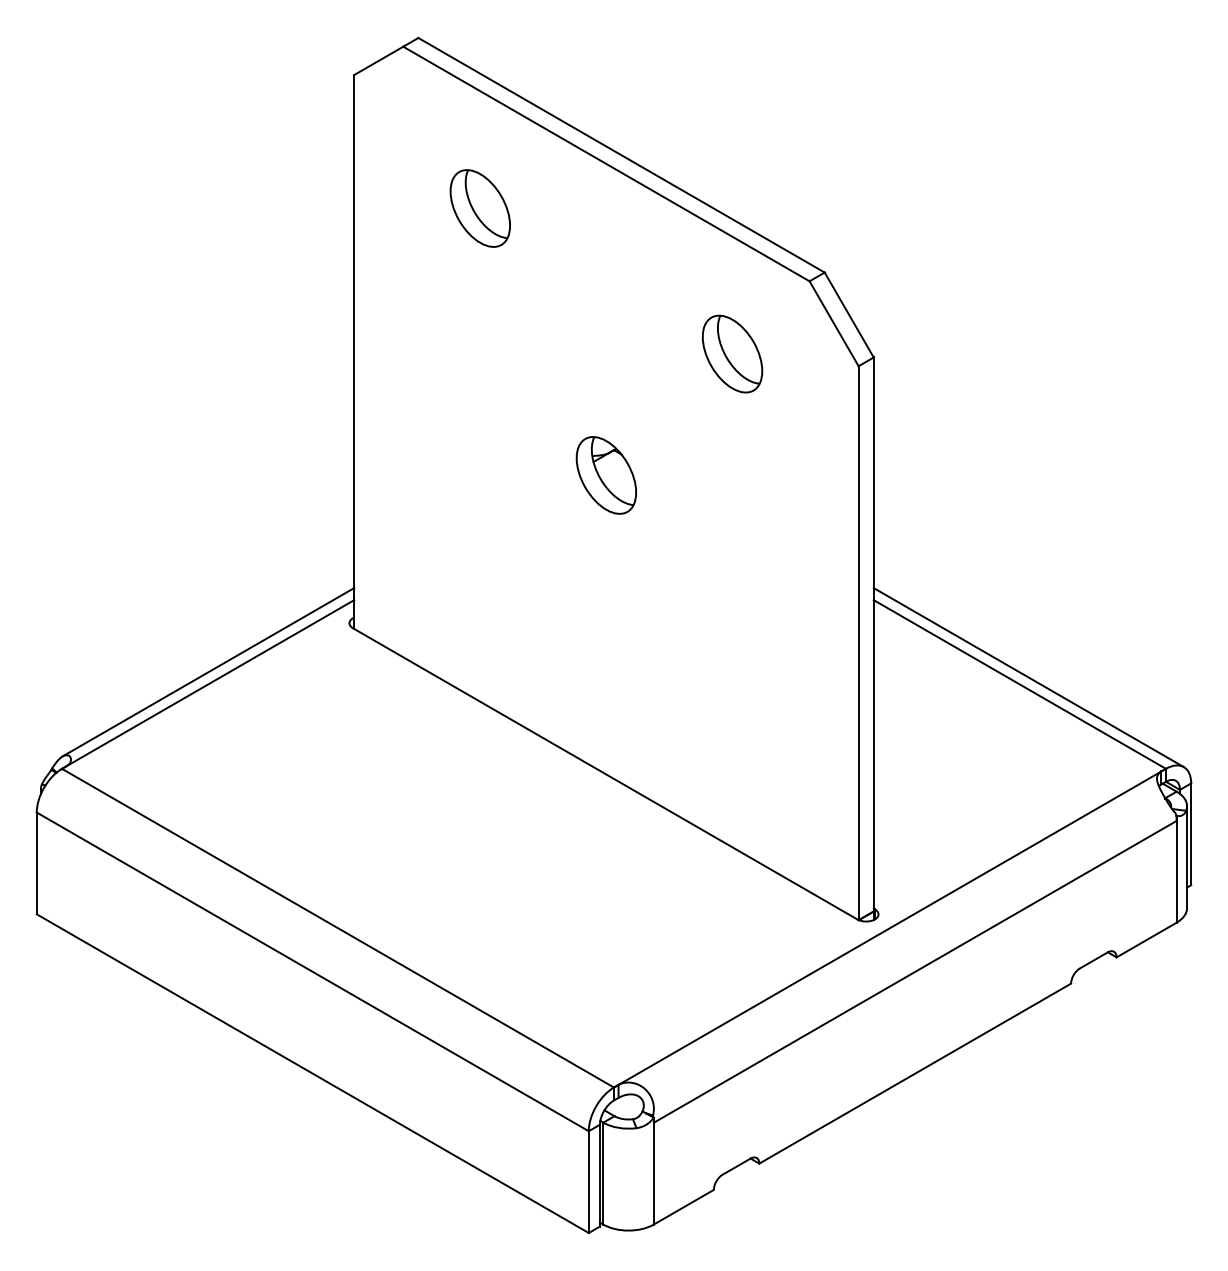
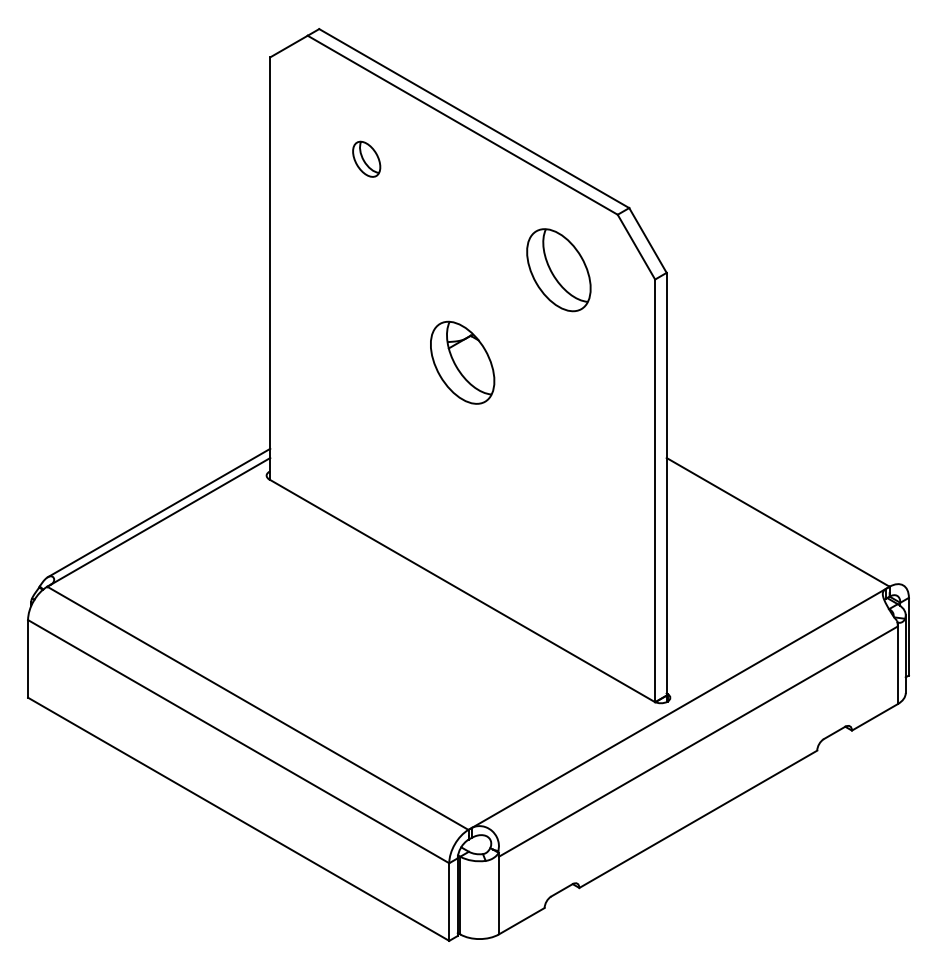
part: (480, 208) -> (366, 159), size x0.6
part: (731, 354) -> (558, 270), size x1.4
part: (606, 474) -> (462, 362), size x1.4
line: (1028, 676) -> (784, 516), removed

